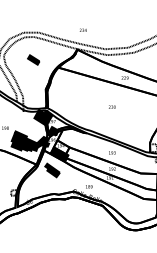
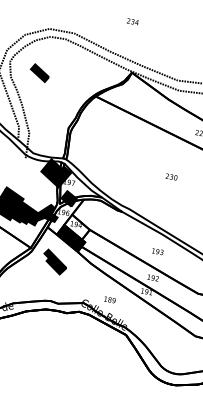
text: (82, 29) -> (131, 20), moved
part: (33, 59) -> (39, 72), moved

